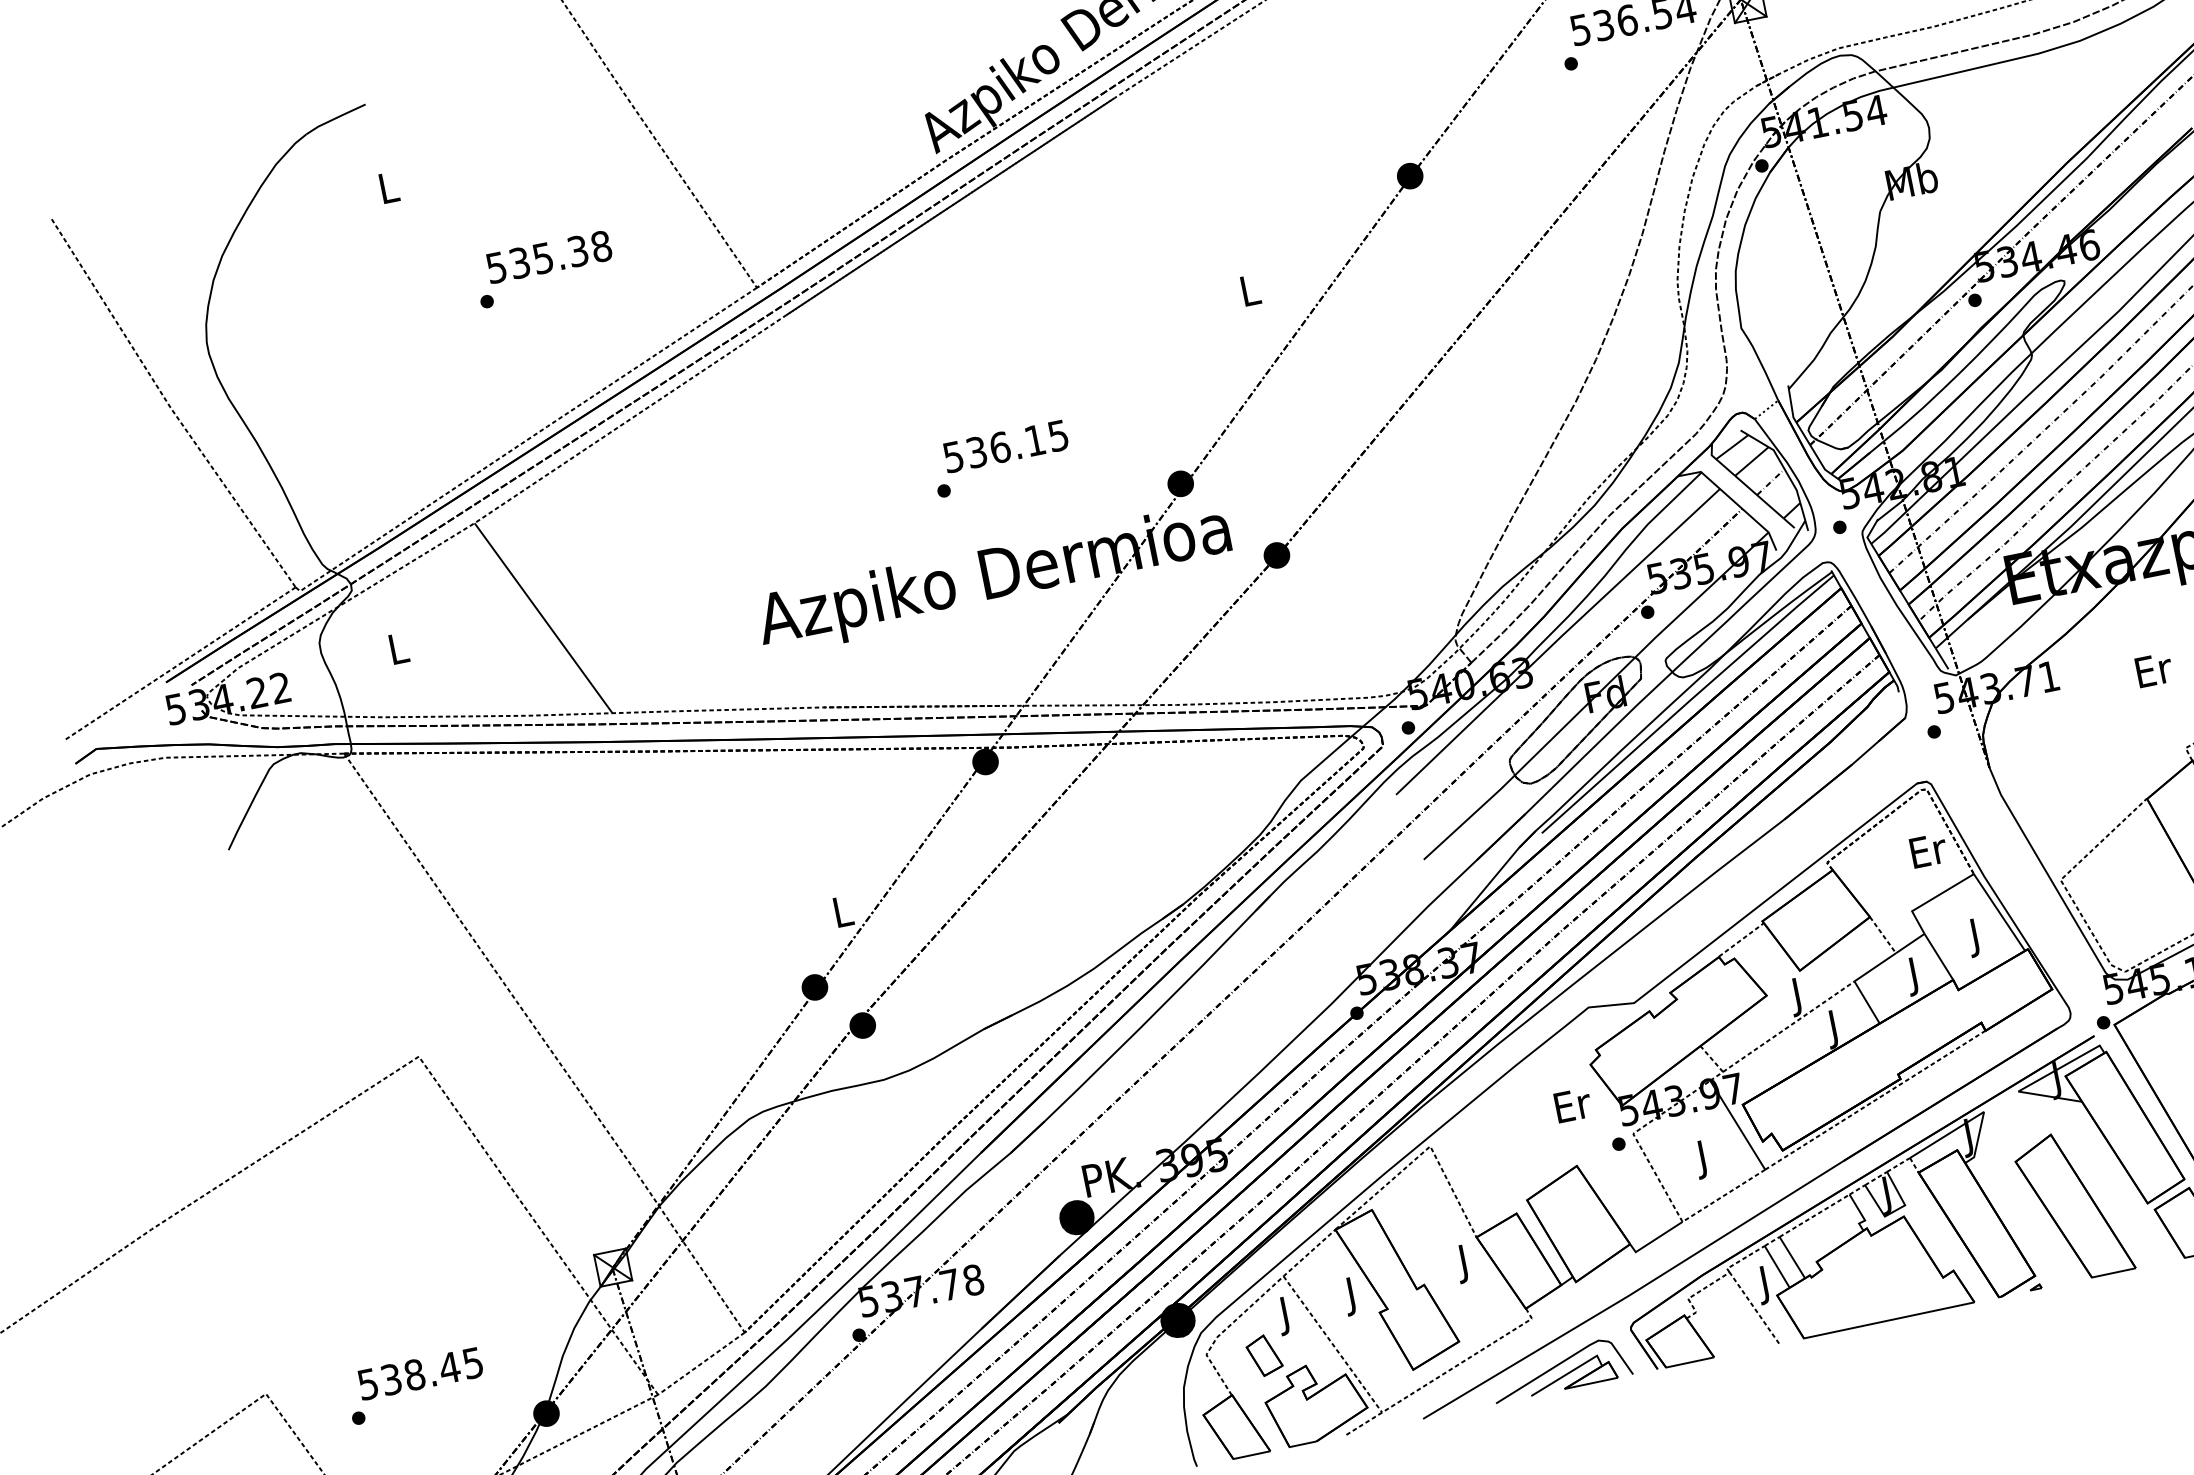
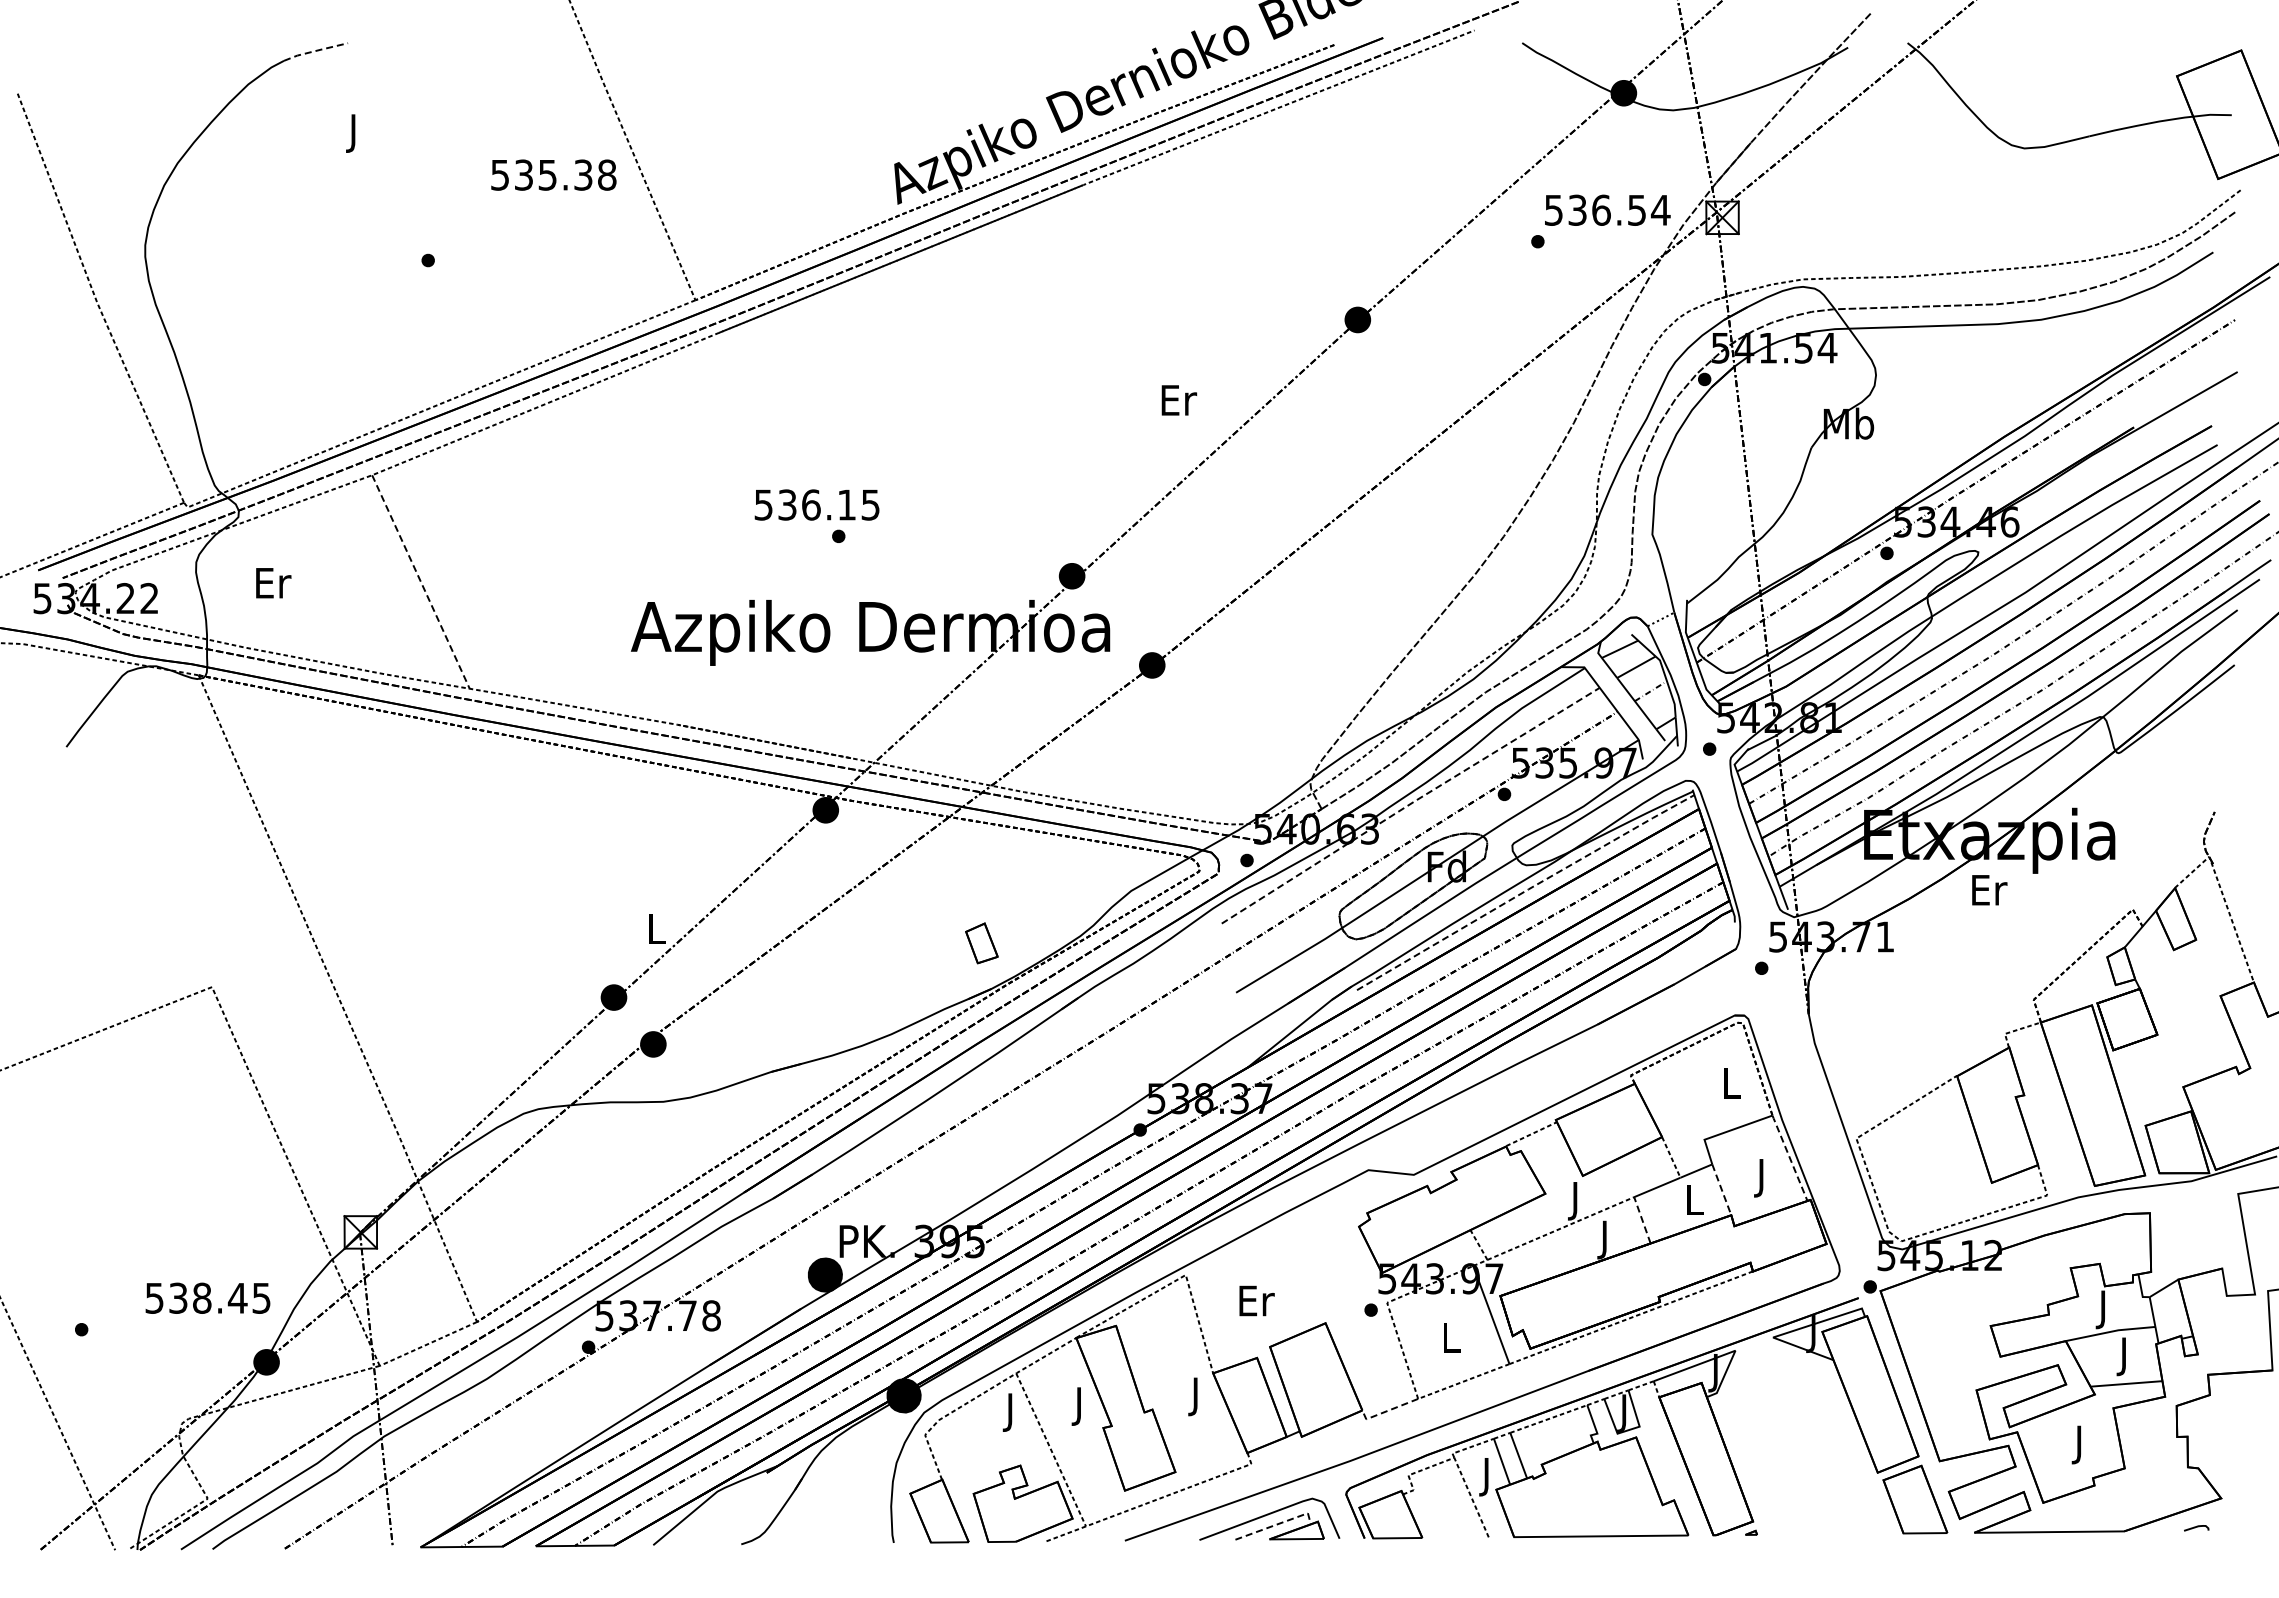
line: (336, 117) -> (316, 50), solid -> dashed
text: (389, 191) -> (354, 133), L -> J
text: (548, 256) -> (553, 174), moved
text: (1251, 290) -> (1179, 400), L -> Er
text: (1005, 446) -> (816, 504), moved
line: (543, 618) -> (420, 582), solid -> dashed
line: (1557, 640) -> (1410, 804), solid -> dashed
text: (399, 648) -> (273, 583), L -> Er
text: (2154, 670) -> (1989, 890), moved
line: (1688, 702) -> (1526, 890), solid -> dashed
text: (1928, 850) -> (1732, 1083), Er -> L
line: (1998, 911) -> (1789, 1157), solid -> dashed
line: (1938, 957) -> (1721, 1190), solid -> dashed
text: (1915, 976) -> (1694, 1204), J -> L
line: (1867, 1002) -> (1642, 1220), solid -> dashed
text: (1572, 1104) -> (1256, 1300), moved
text: (1703, 1159) -> (1451, 1341), J -> L
part: (2073, 1205) -> (1804, 1460), removed
line: (1654, 1240) -> (1386, 1411), solid -> dashed
part: (1264, 1355) -> (981, 943), moved
line: (1570, 1372) -> (1278, 1524), solid -> dashed
text: (419, 1373) -> (207, 1297), moved

